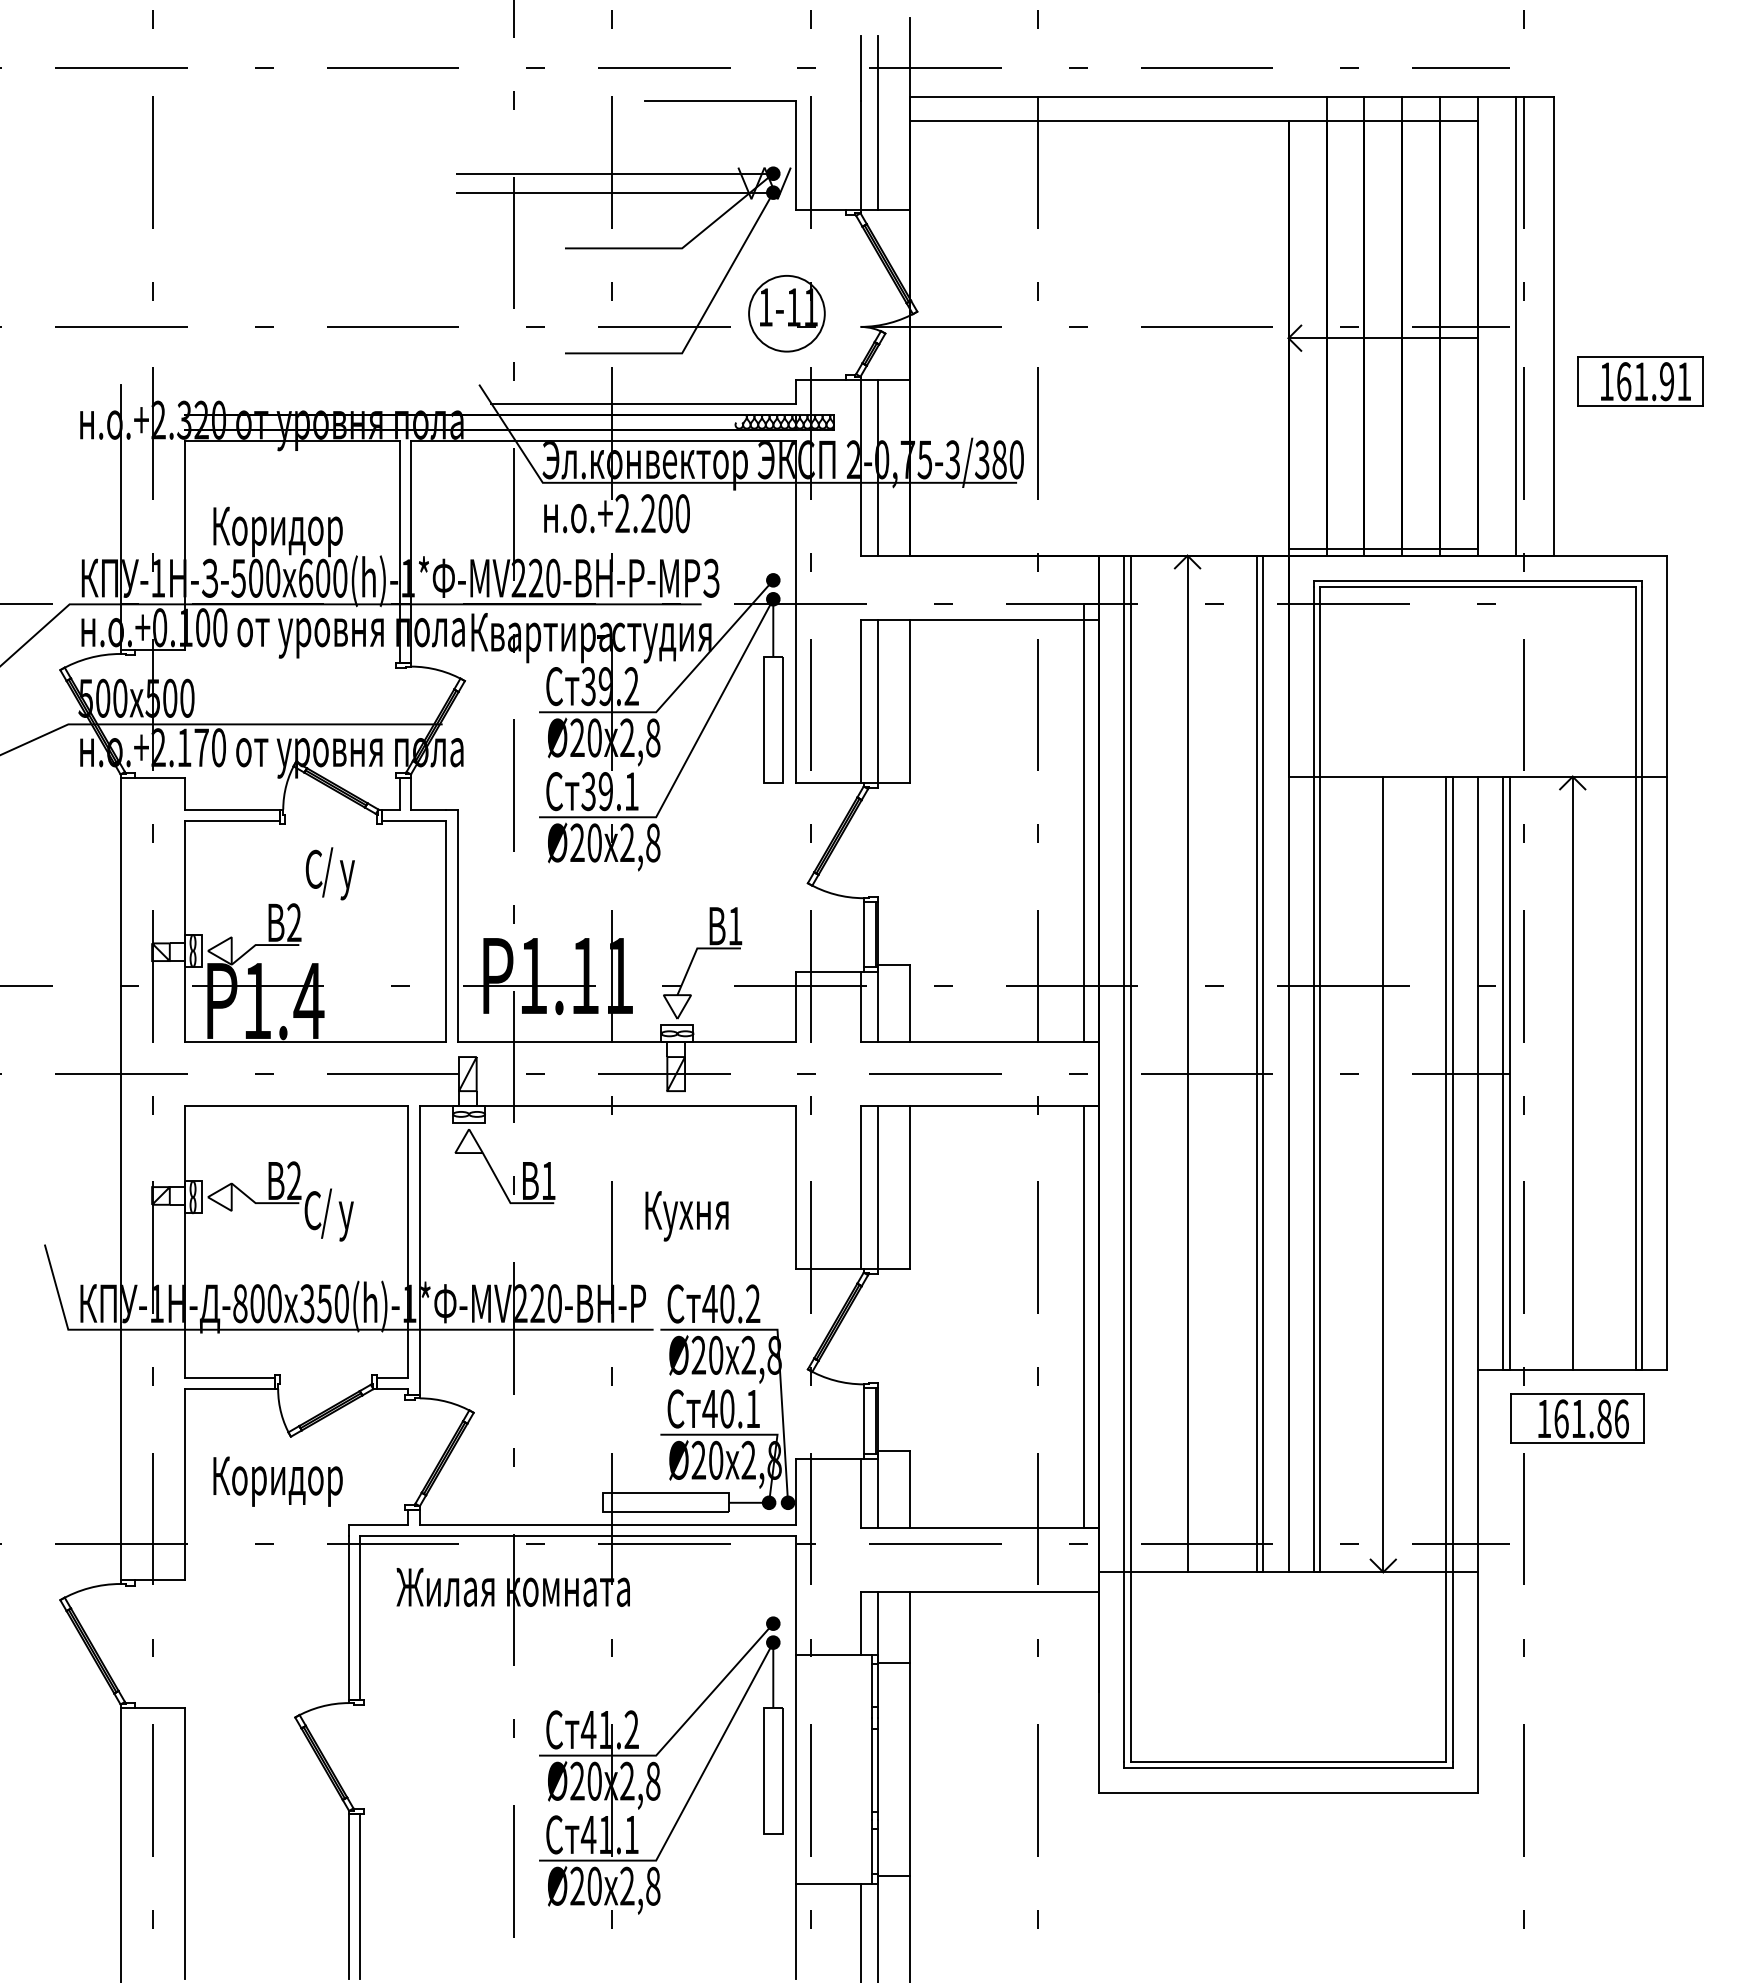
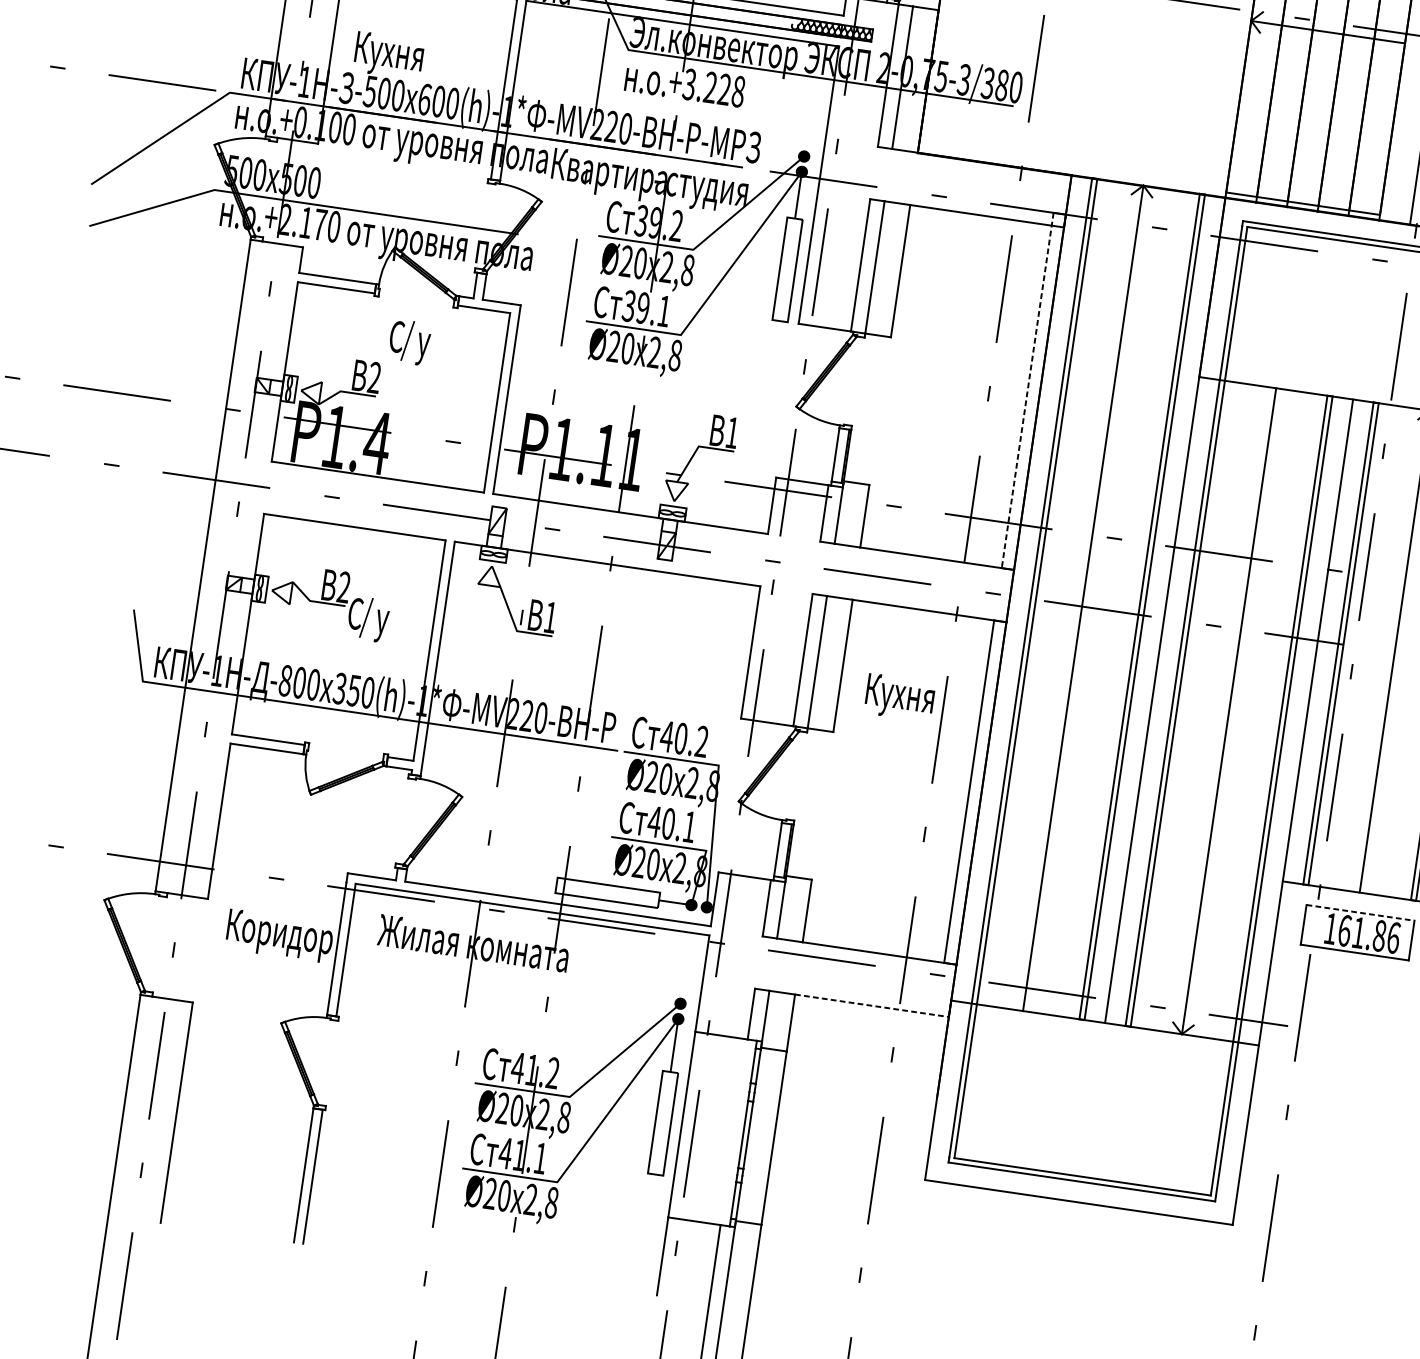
text: (652, 513) -> (713, 87), .+2.200 -> .+3.228
text: (286, 536) -> (414, 63), Коридор -> Кухня
line: (1084, 823) -> (1028, 390), solid -> dashed
text: (686, 1216) -> (899, 698), moved
line: (1577, 1394) -> (1360, 912), solid -> dashed
text: (277, 1481) -> (279, 935), moved
line: (1004, 1592) -> (871, 1005), solid -> dashed

